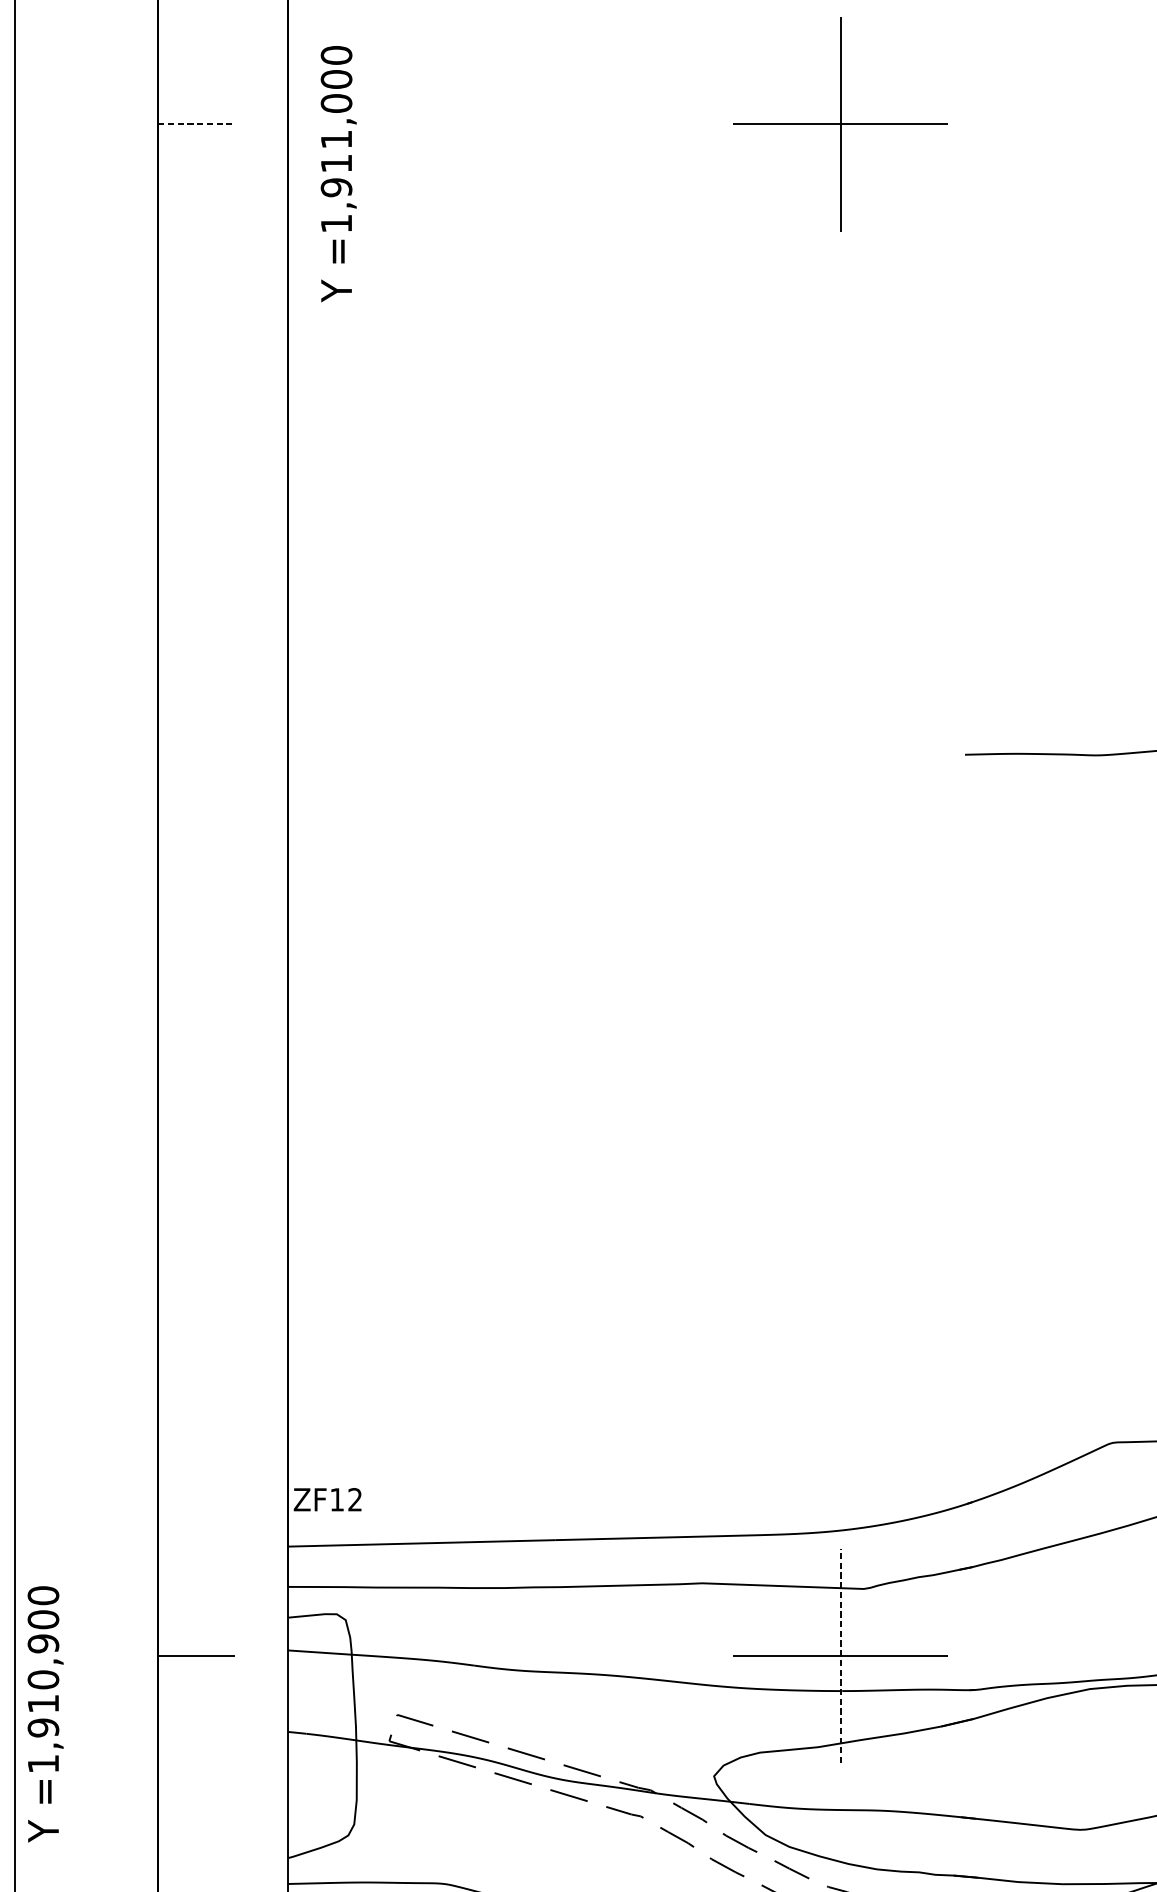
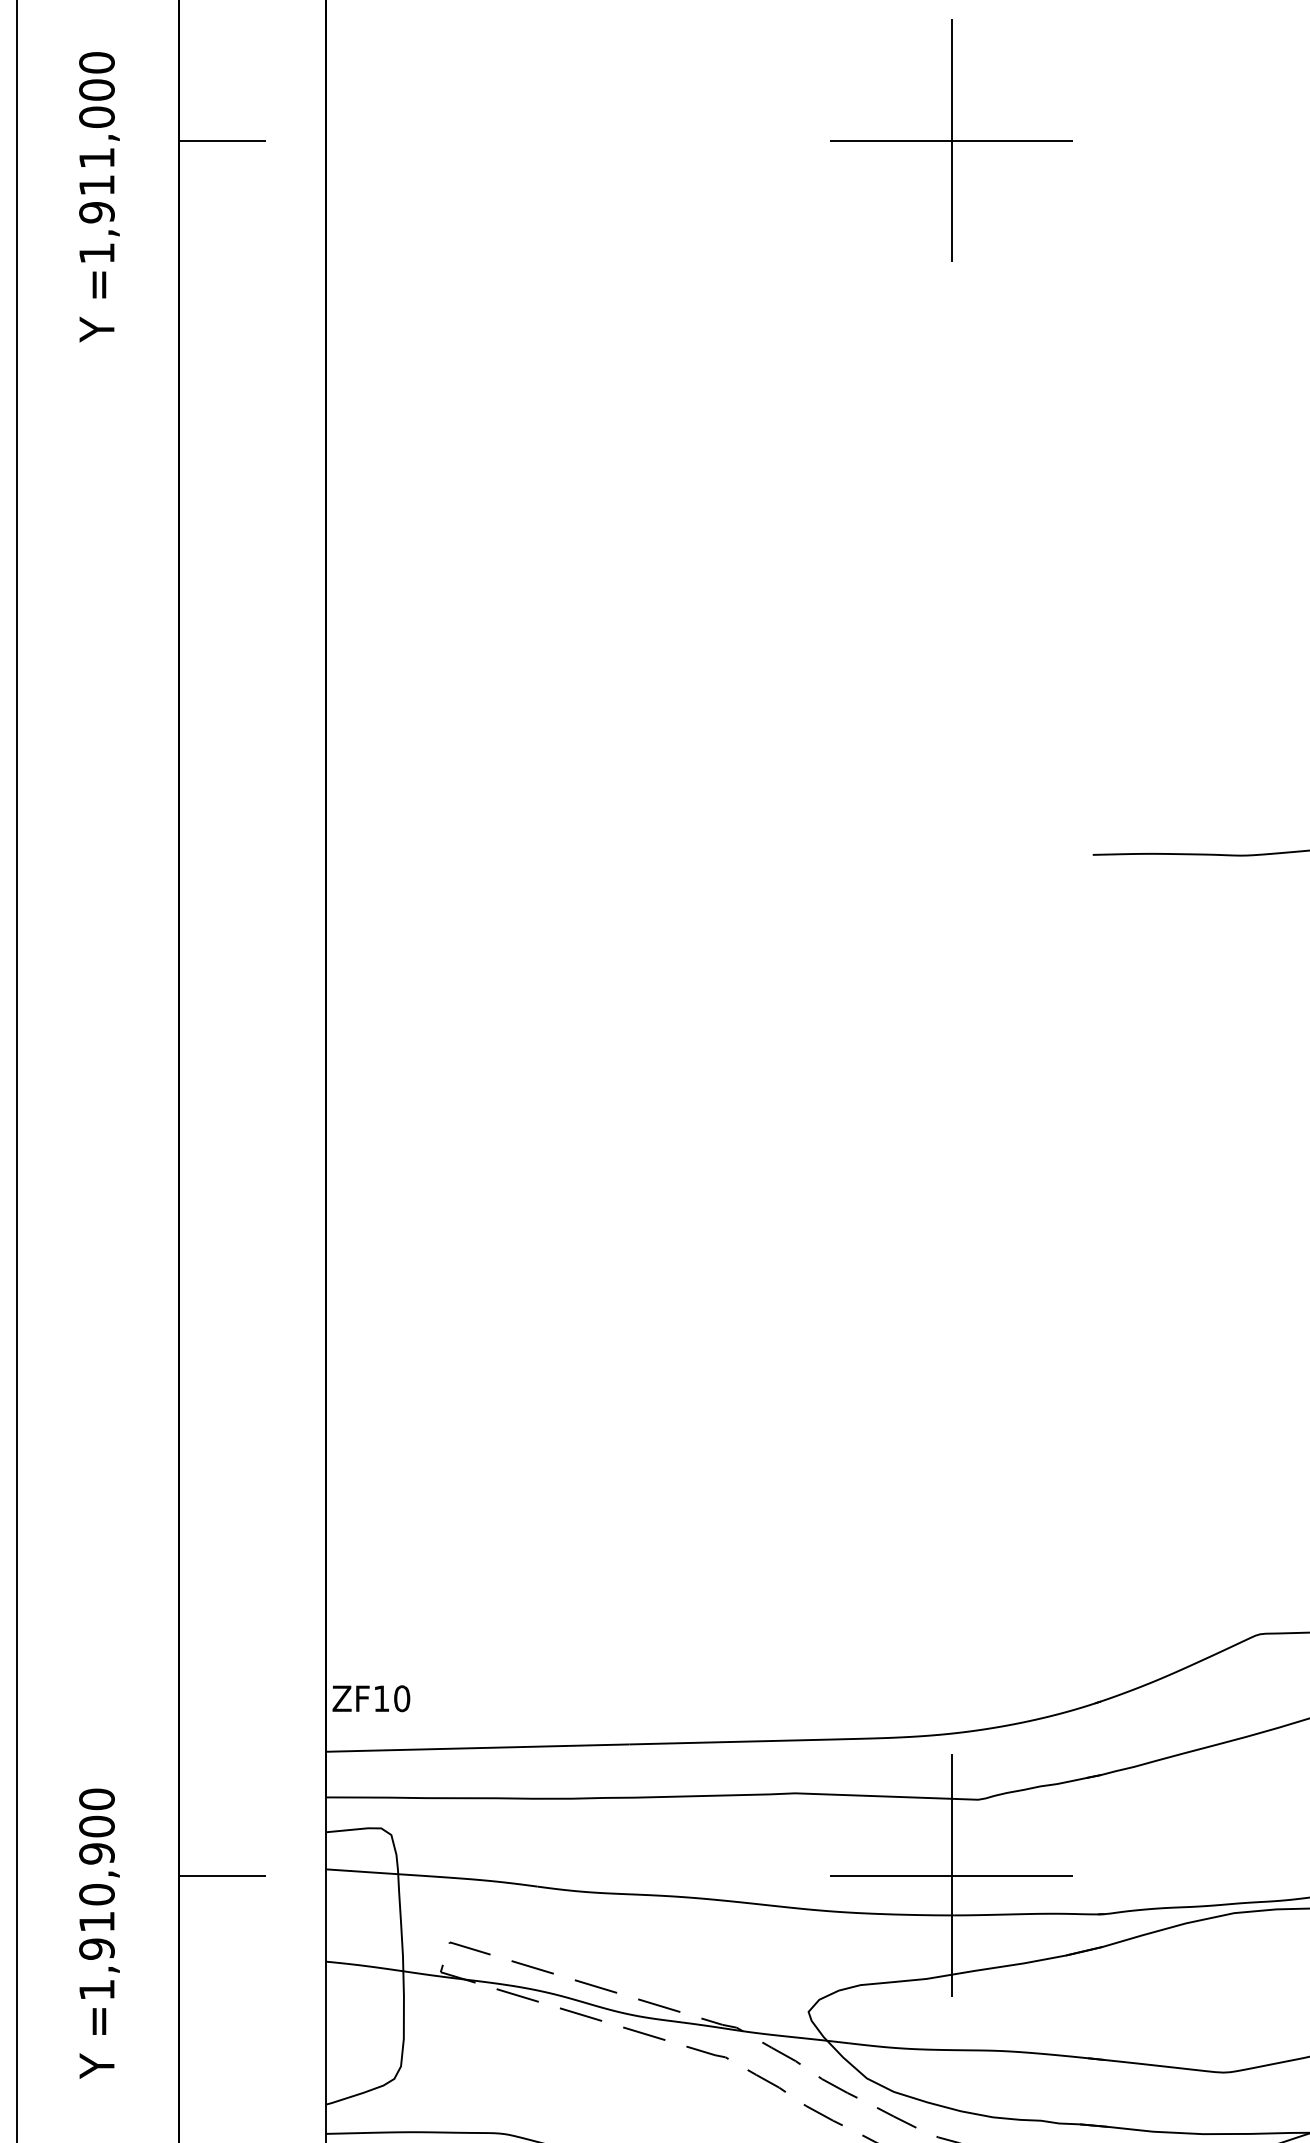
line: (196, 124) -> (222, 140), dashed -> solid
text: (338, 174) -> (99, 197), moved
text: (355, 1499) -> (402, 1698), ZF12 -> ZF10
line: (840, 1655) -> (951, 1875), dashed -> solid
text: (45, 1714) -> (99, 1933), moved

